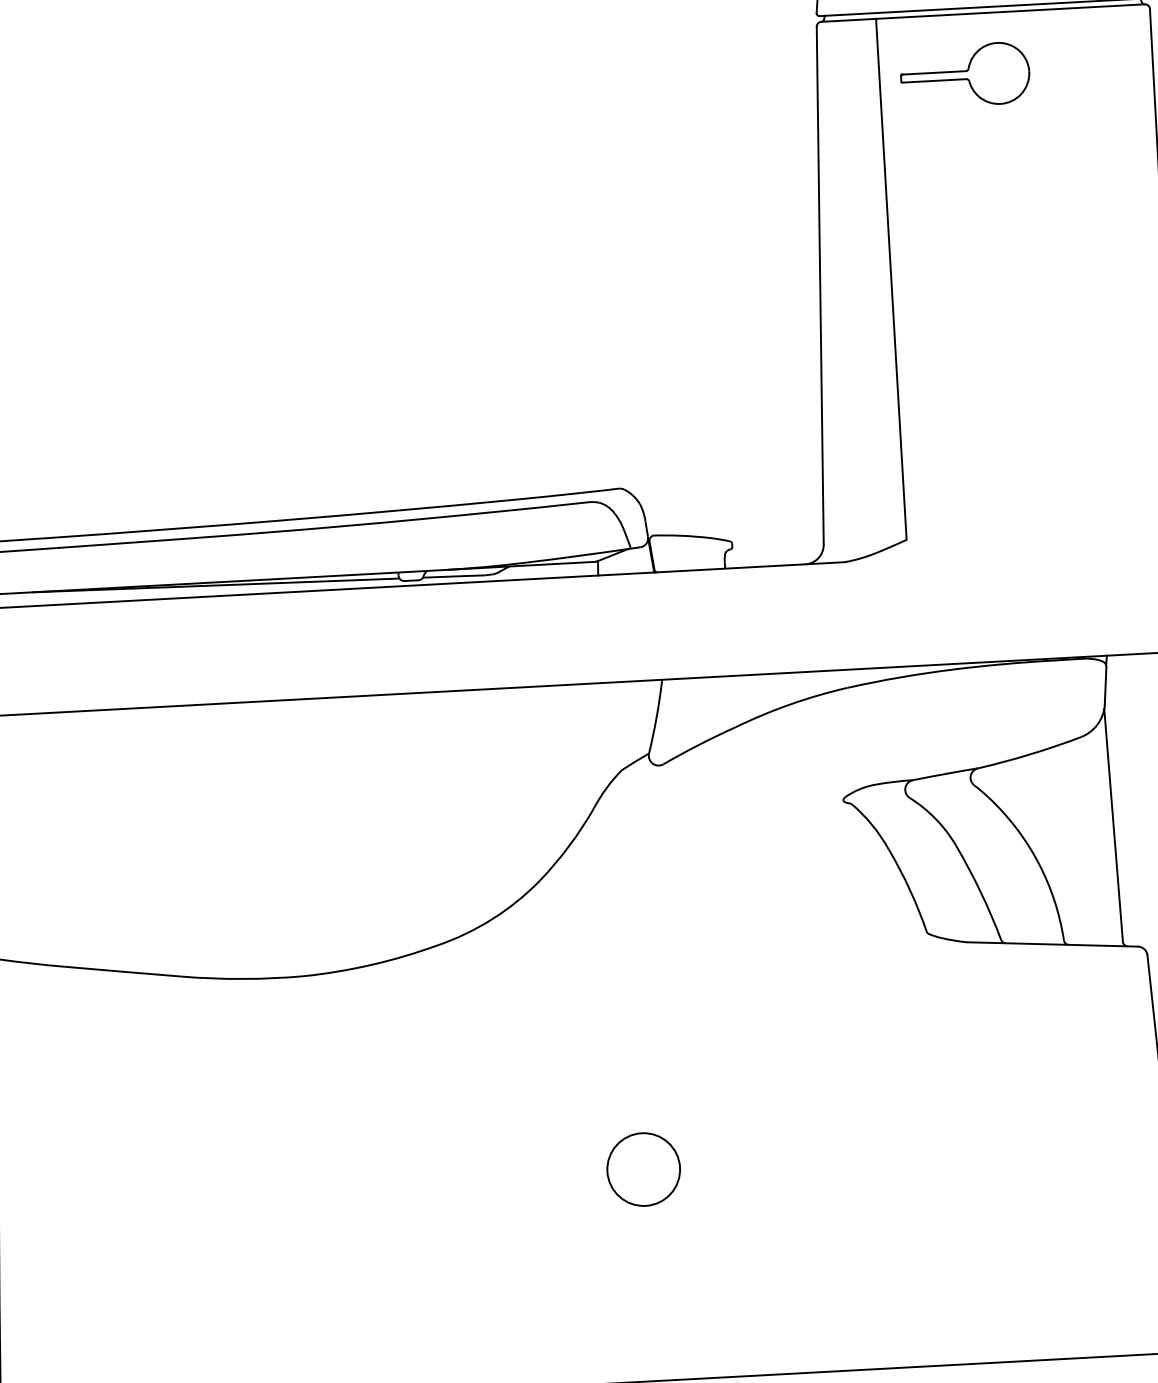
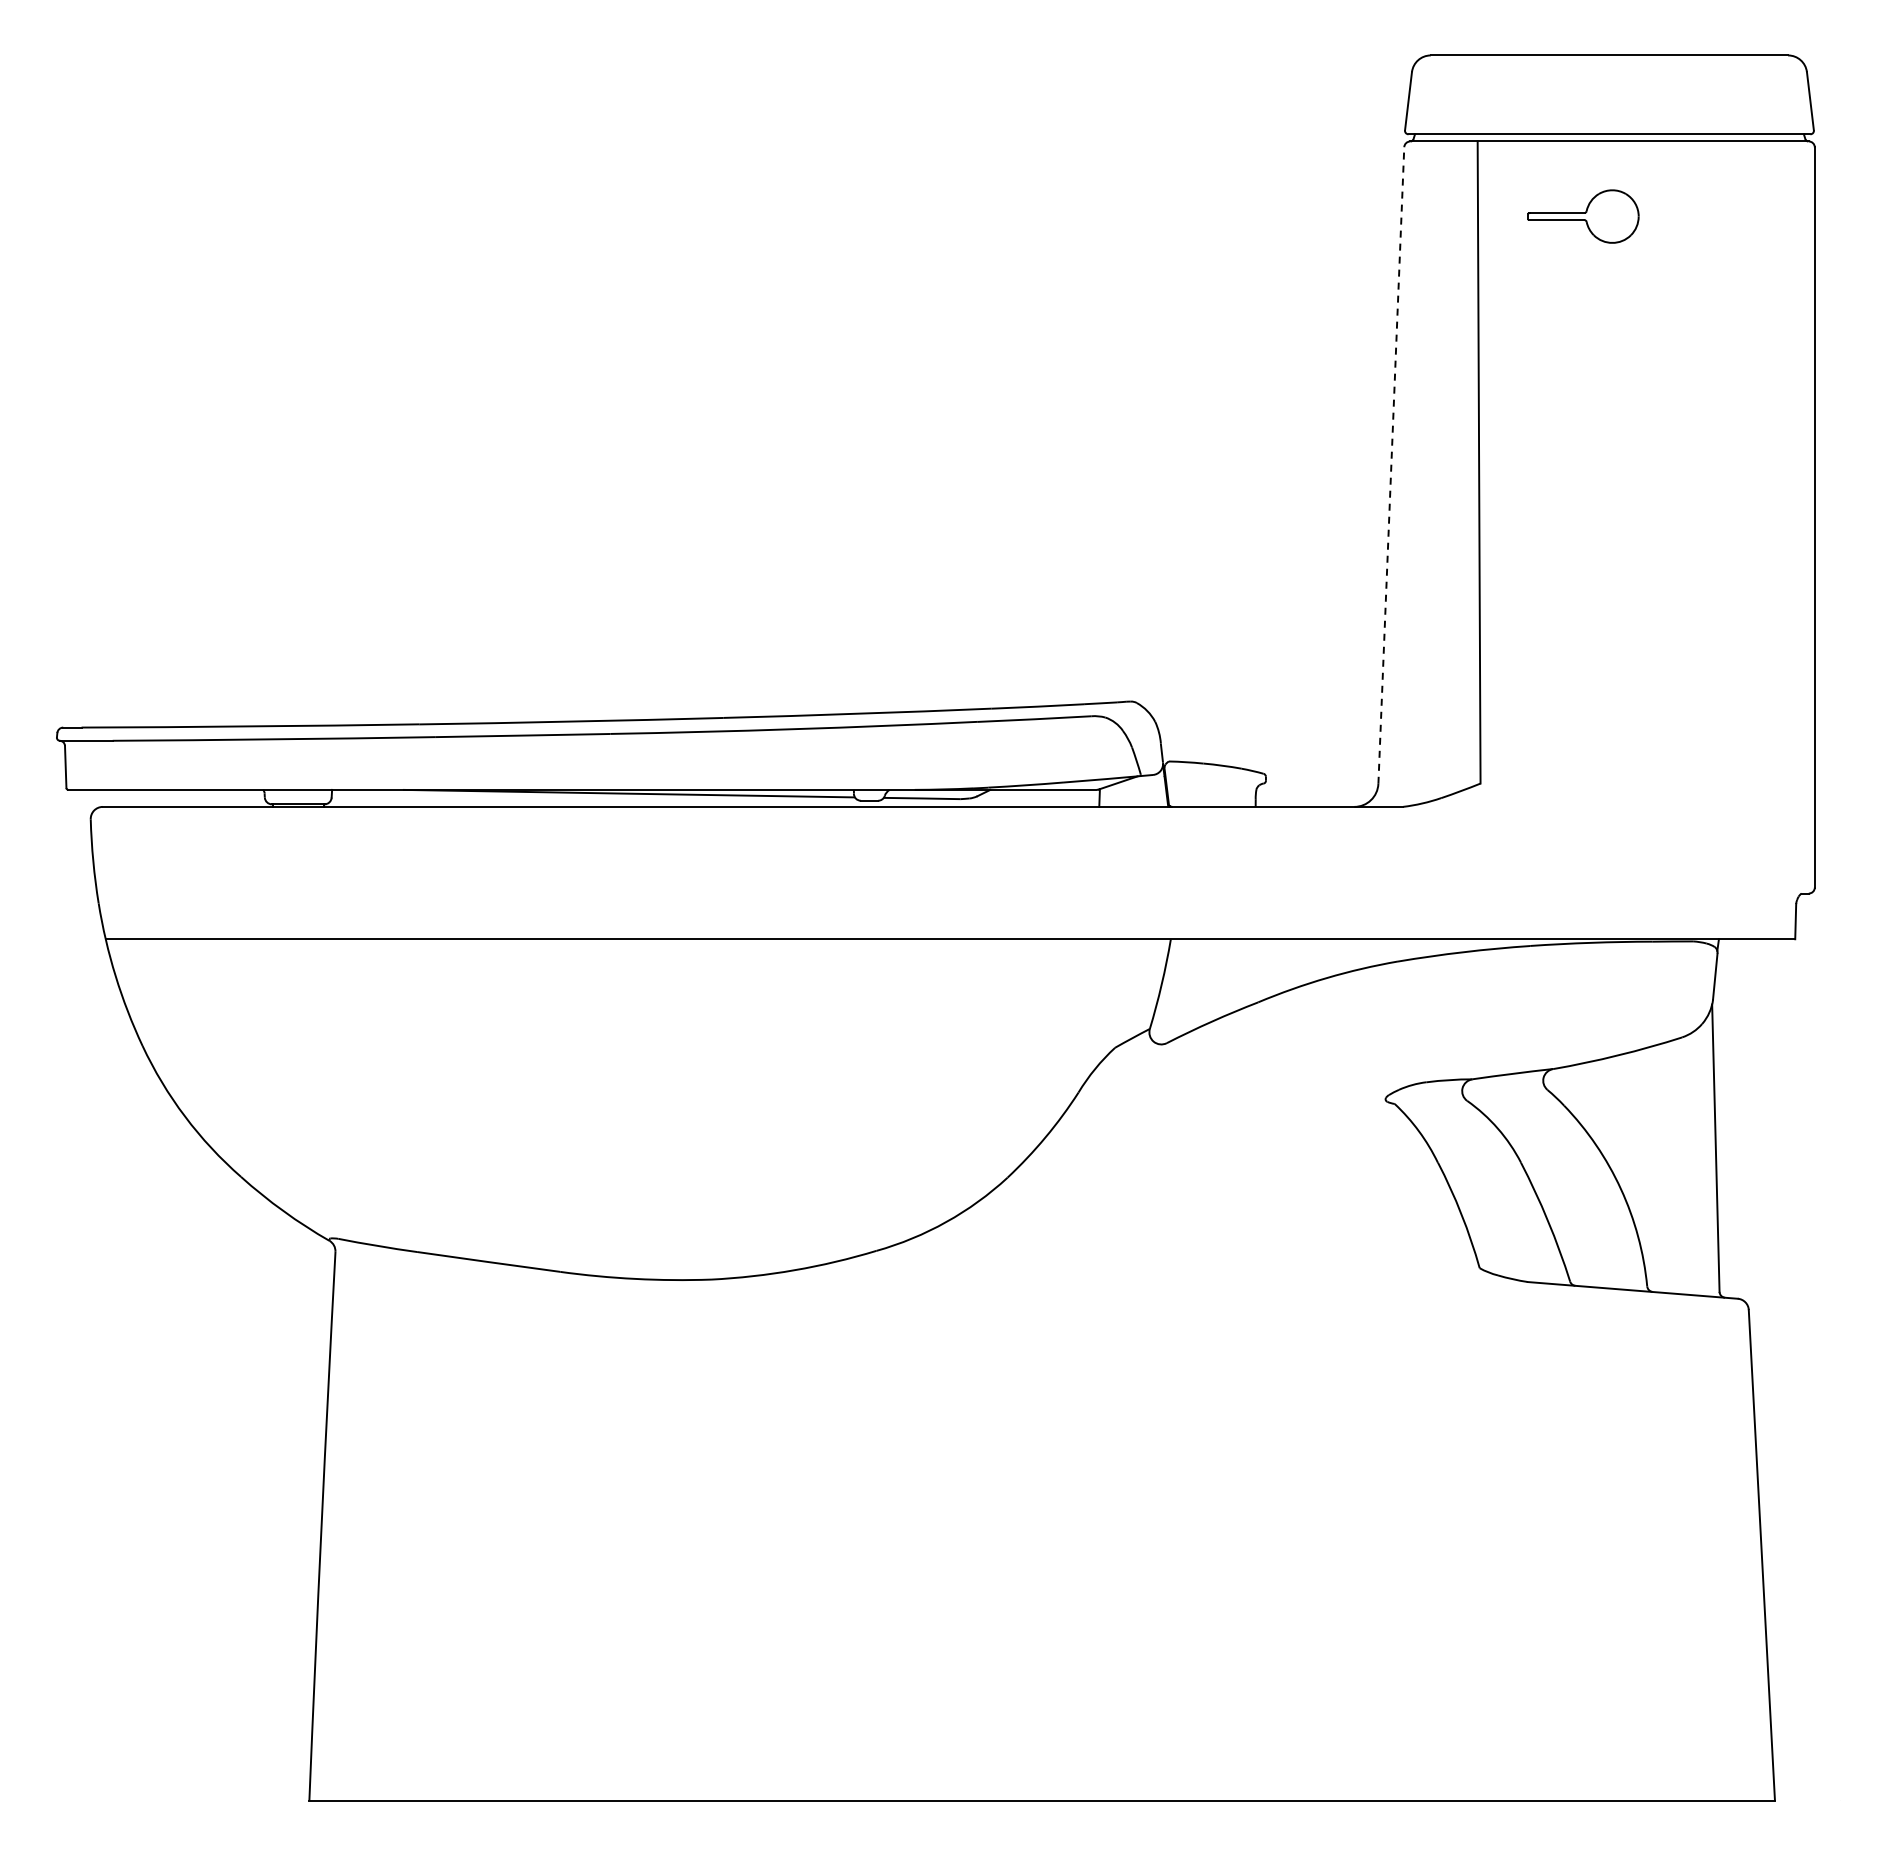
part: (965, 75) -> (1583, 216), size x0.7
line: (820, 285) -> (1391, 465), solid -> dashed
circle: (643, 1169) -> (1115, 1539), removed

